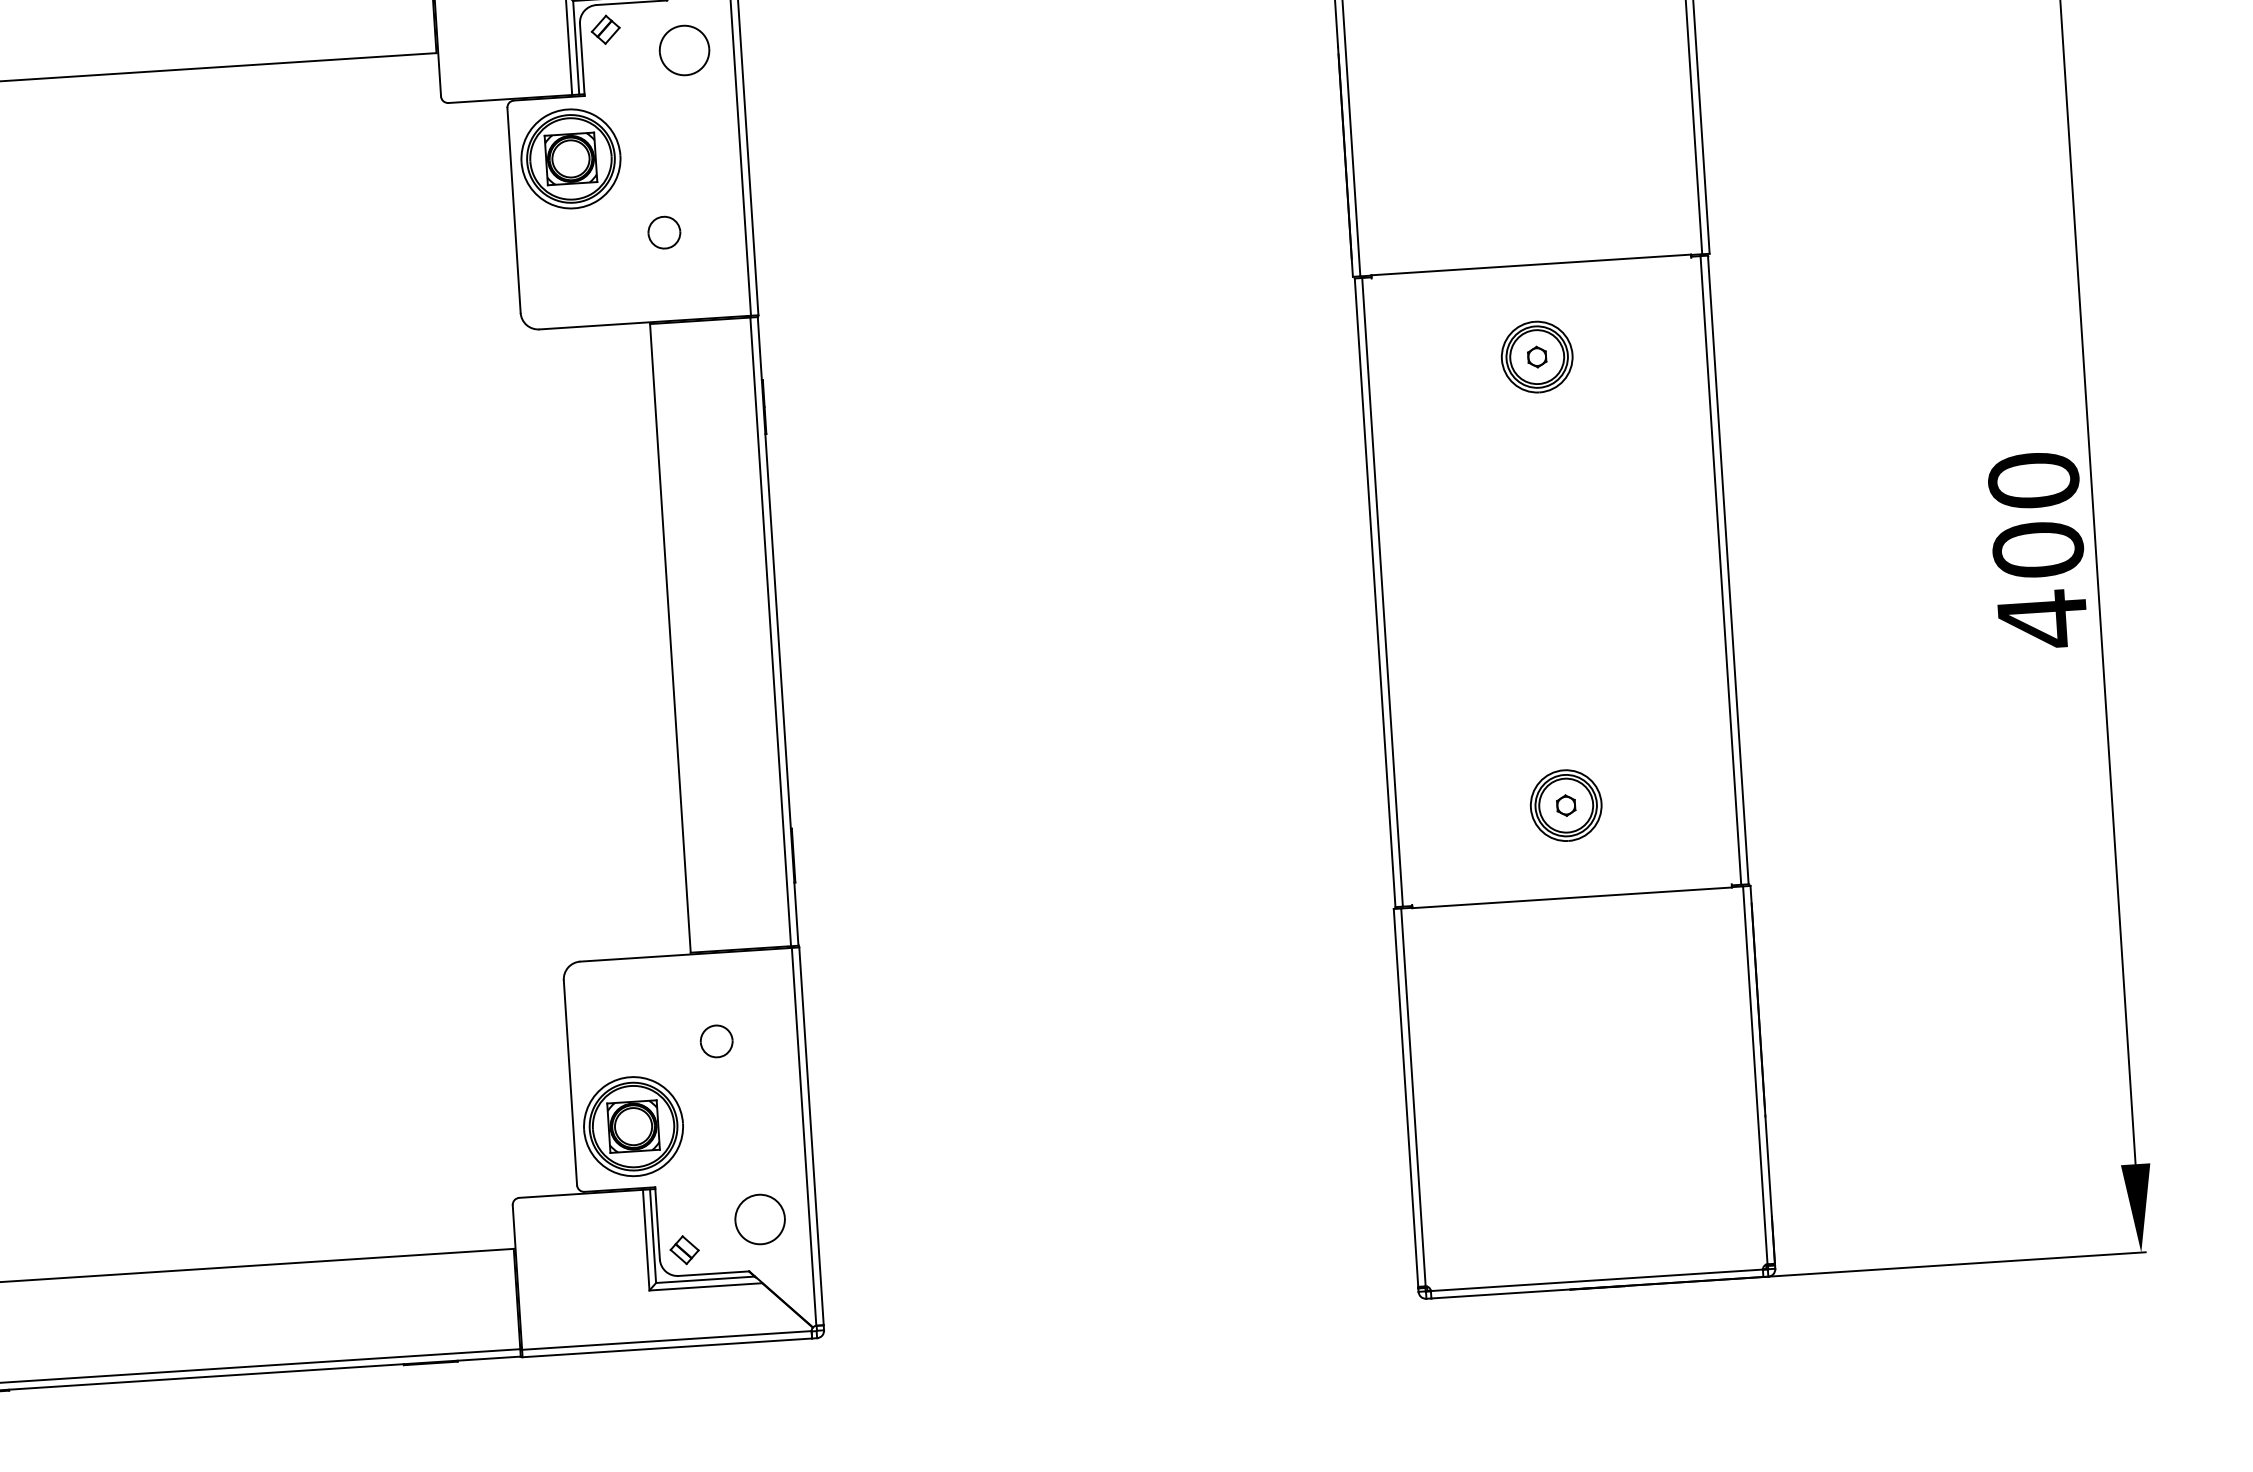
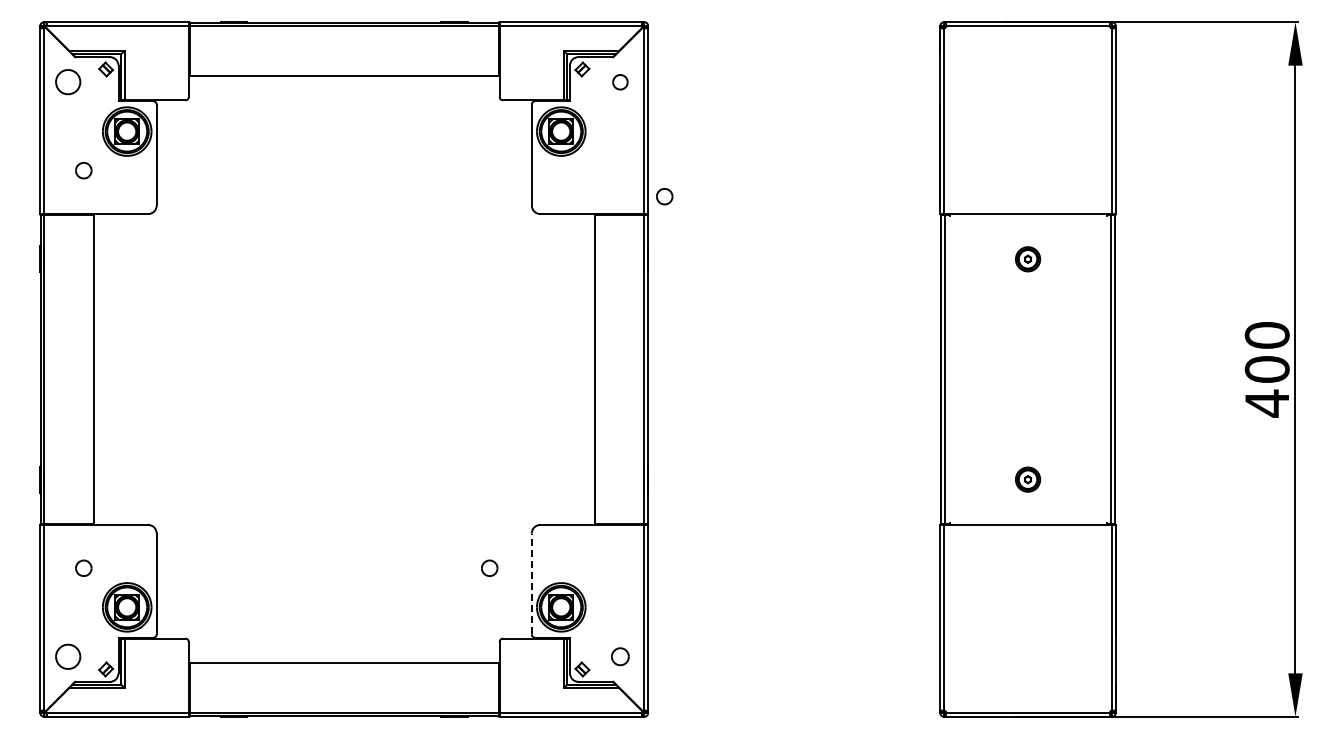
part: (684, 51) -> (620, 82), size x0.6
part: (663, 232) -> (664, 196), moved
part: (1536, 357) -> (1027, 259), size x0.7
part: (1565, 805) -> (1027, 479), size x0.7
part: (716, 1039) -> (489, 567), moved
line: (569, 1081) -> (531, 583), solid -> dashed
part: (760, 1218) -> (620, 656), size x0.7

